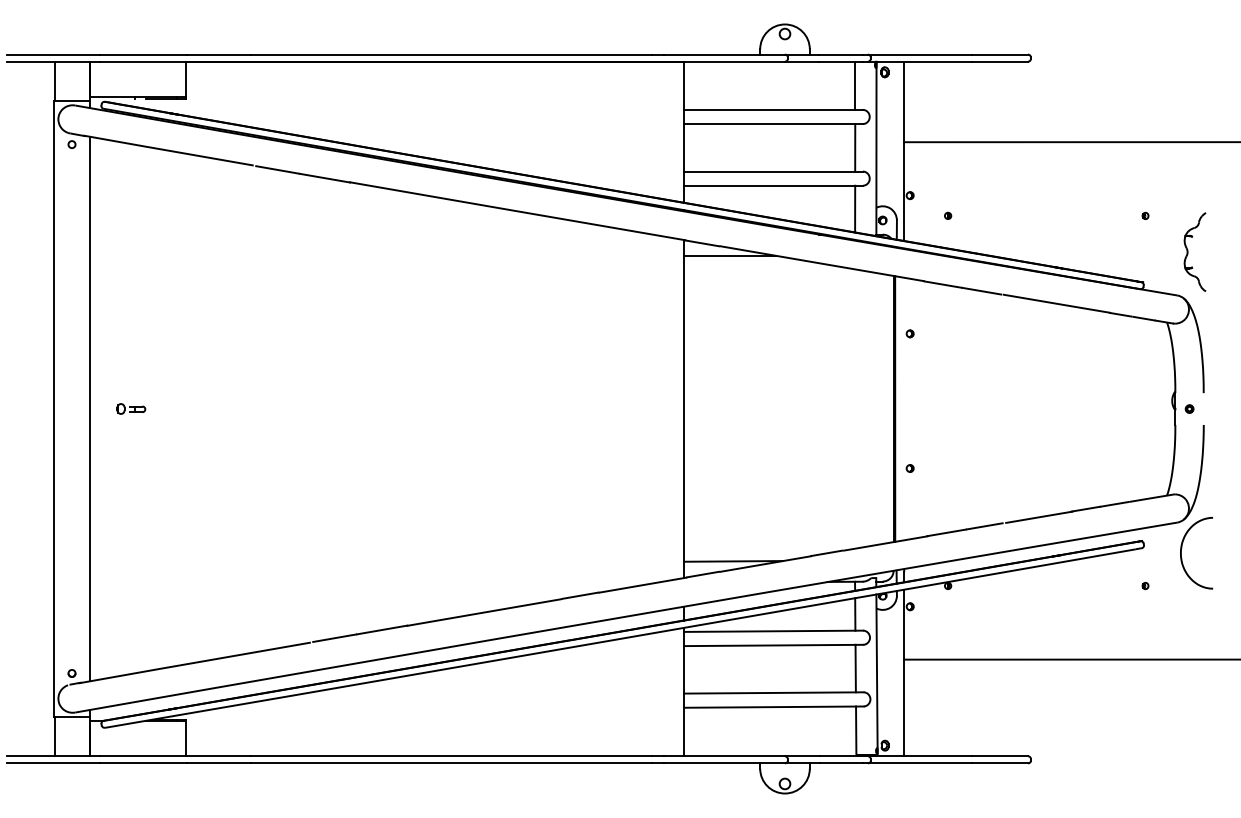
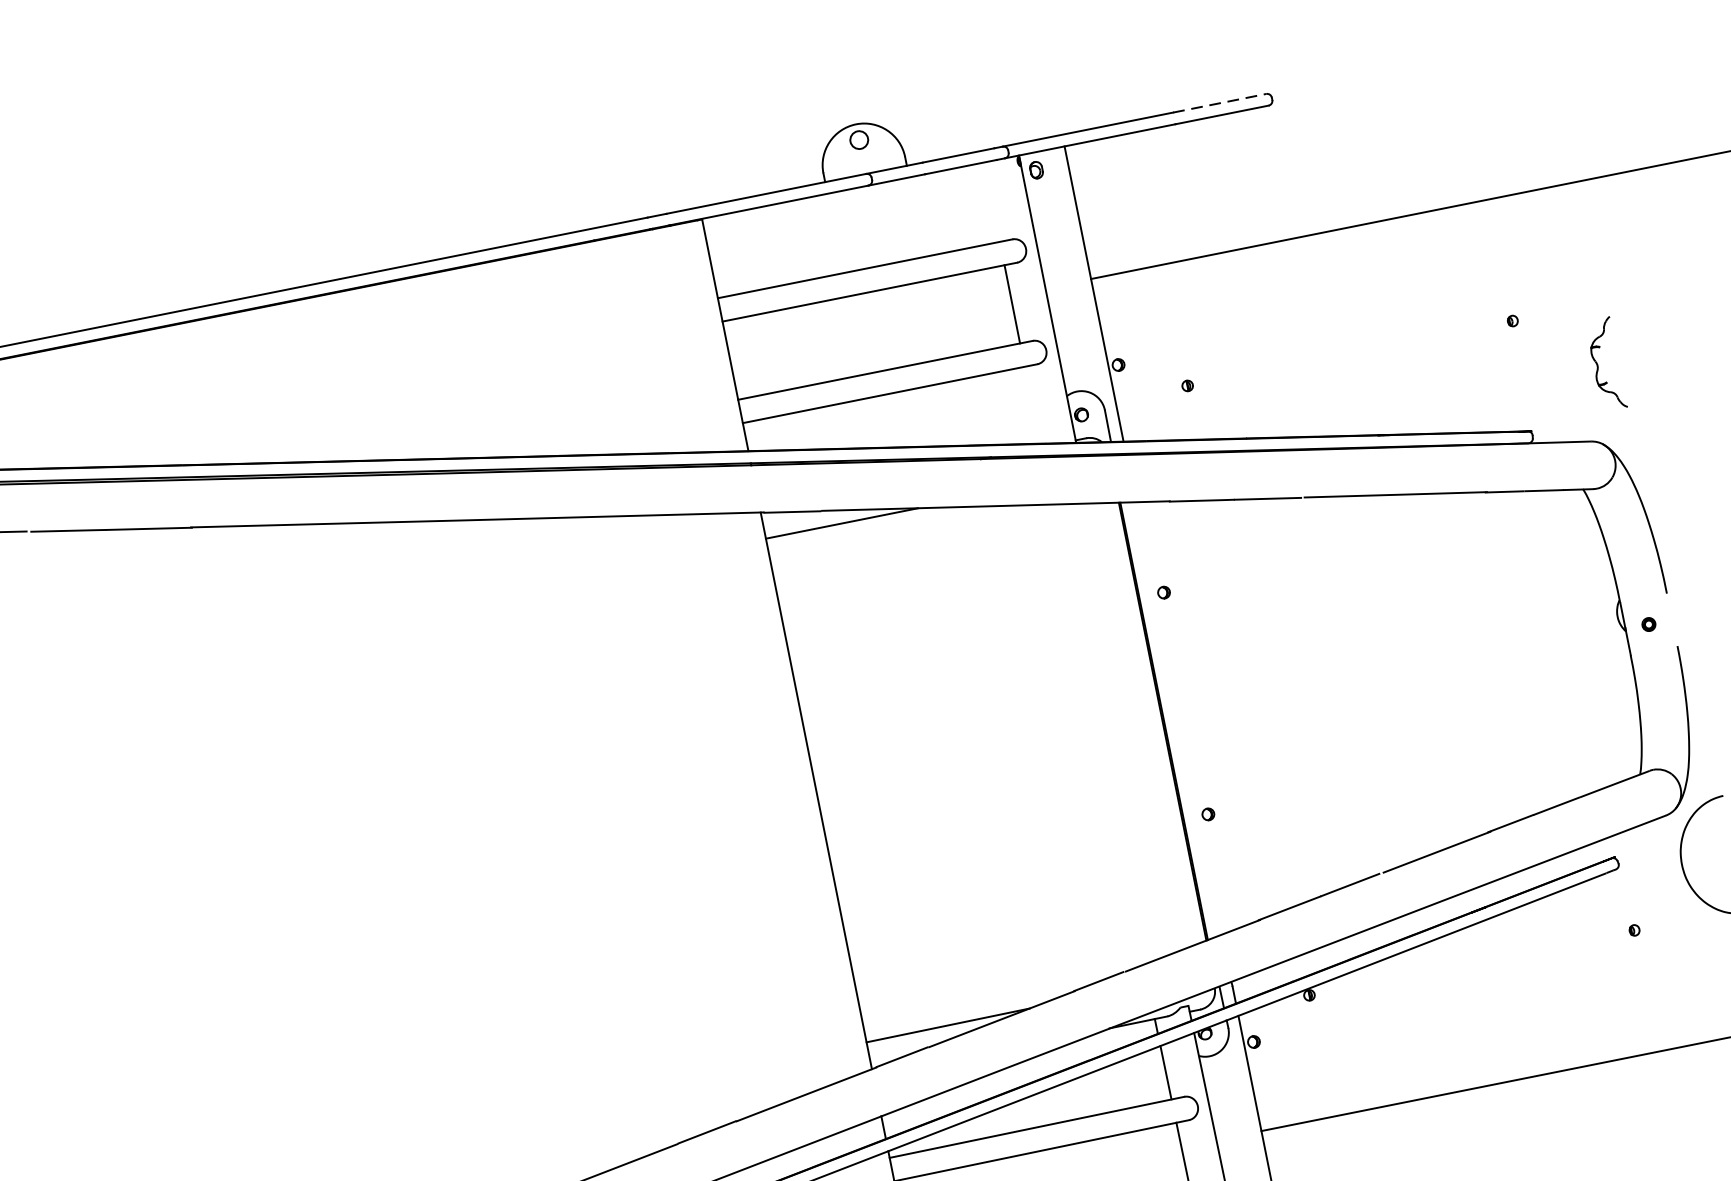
line: (1000, 54) -> (1220, 102), solid -> dashed
line: (855, 85) -> (992, 201), removed
line: (855, 208) -> (1032, 404), removed
part: (1194, 251) -> (1605, 363), size x0.7

